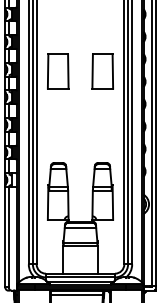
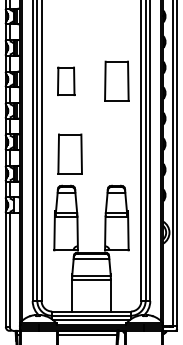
part: (58, 71) -> (66, 81), size x0.7
part: (61, 135) -> (69, 154), added

